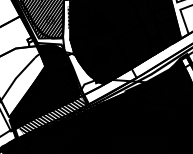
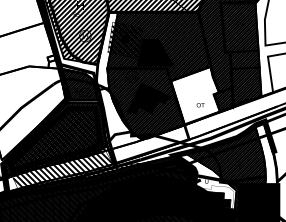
hatch: (134, 46) -> (194, 95), removed
hatch: (154, 104) -> (206, 181), removed

